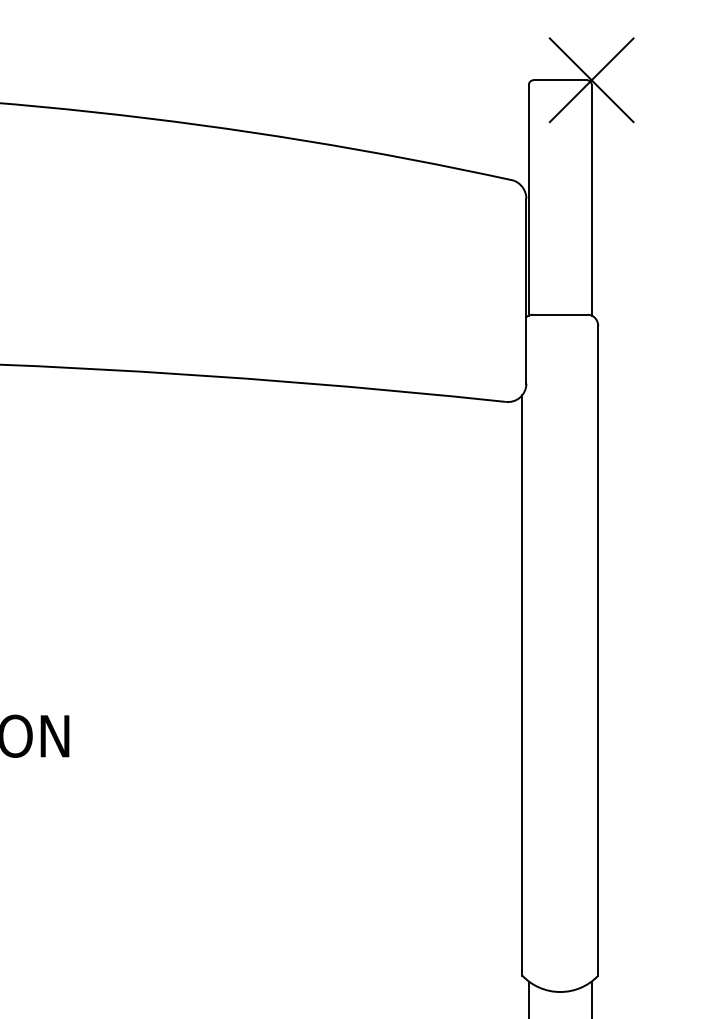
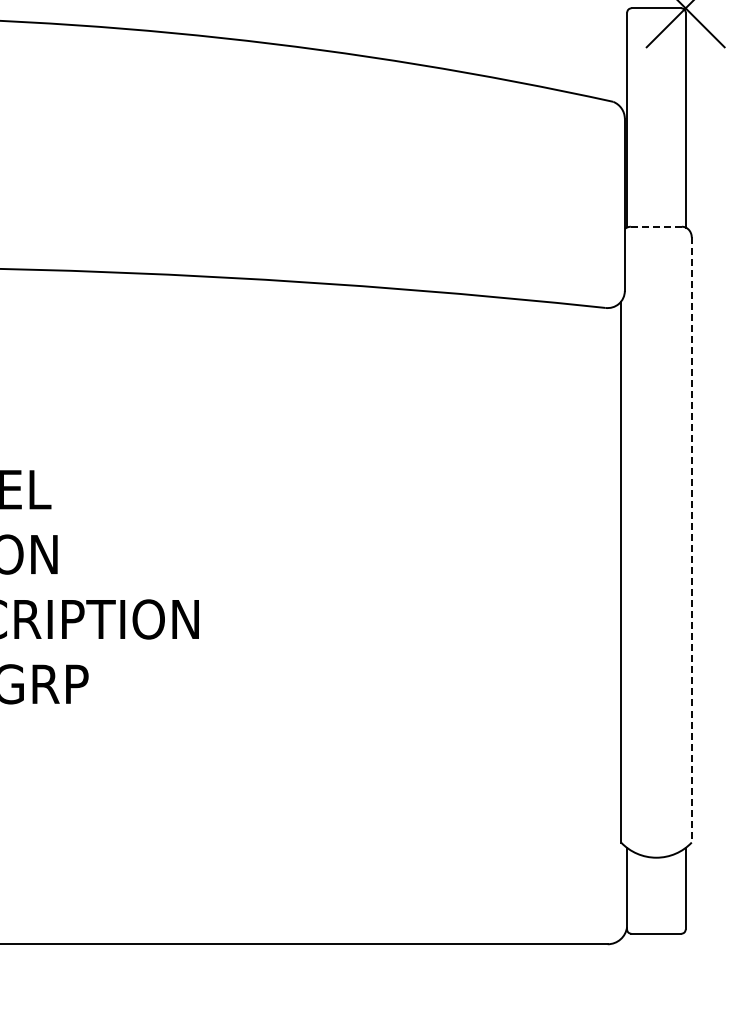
line: (560, 314) -> (656, 226), solid -> dashed
line: (597, 651) -> (691, 540), solid -> dashed

